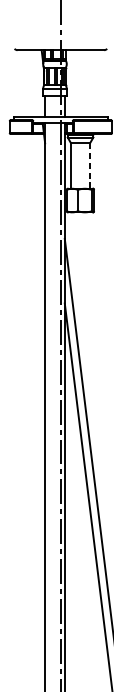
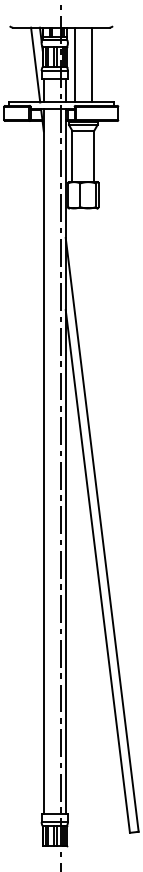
line: (37, 83) -> (35, 64), added
line: (72, 83) -> (74, 64), added
line: (88, 83) -> (92, 64), added
line: (90, 165) -> (94, 156), dashed -> solid

